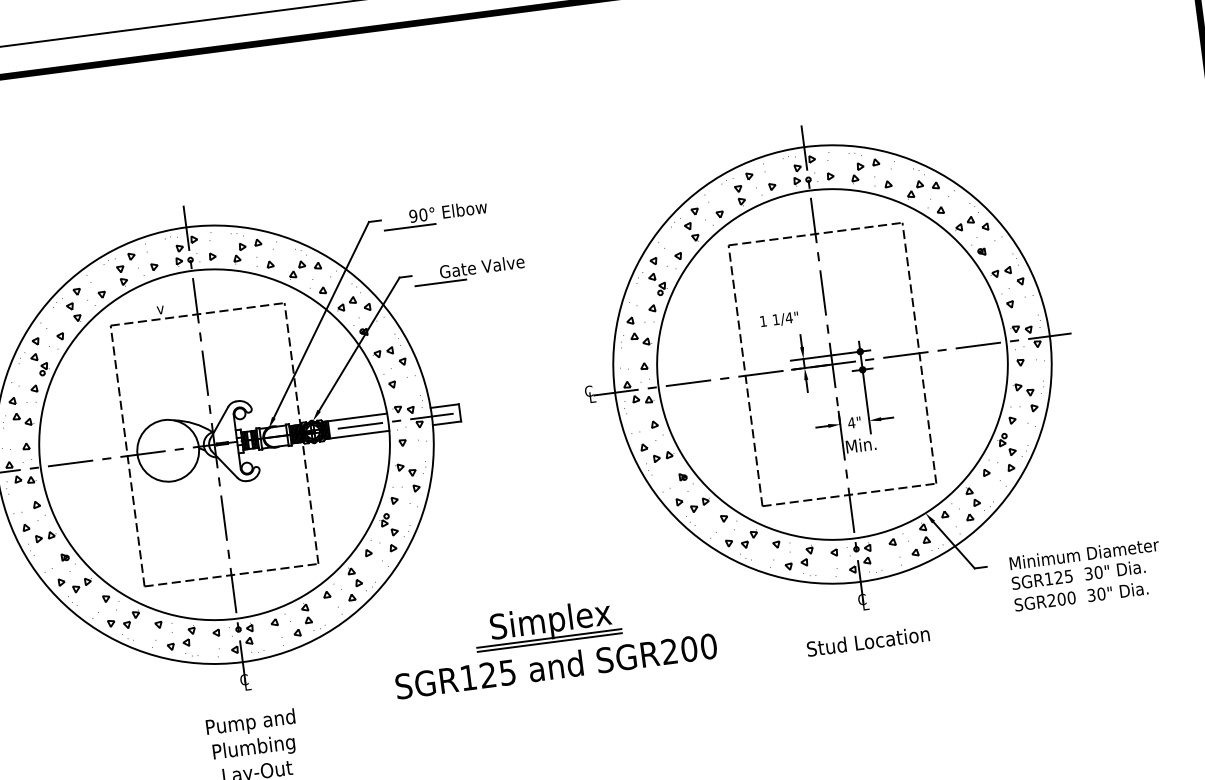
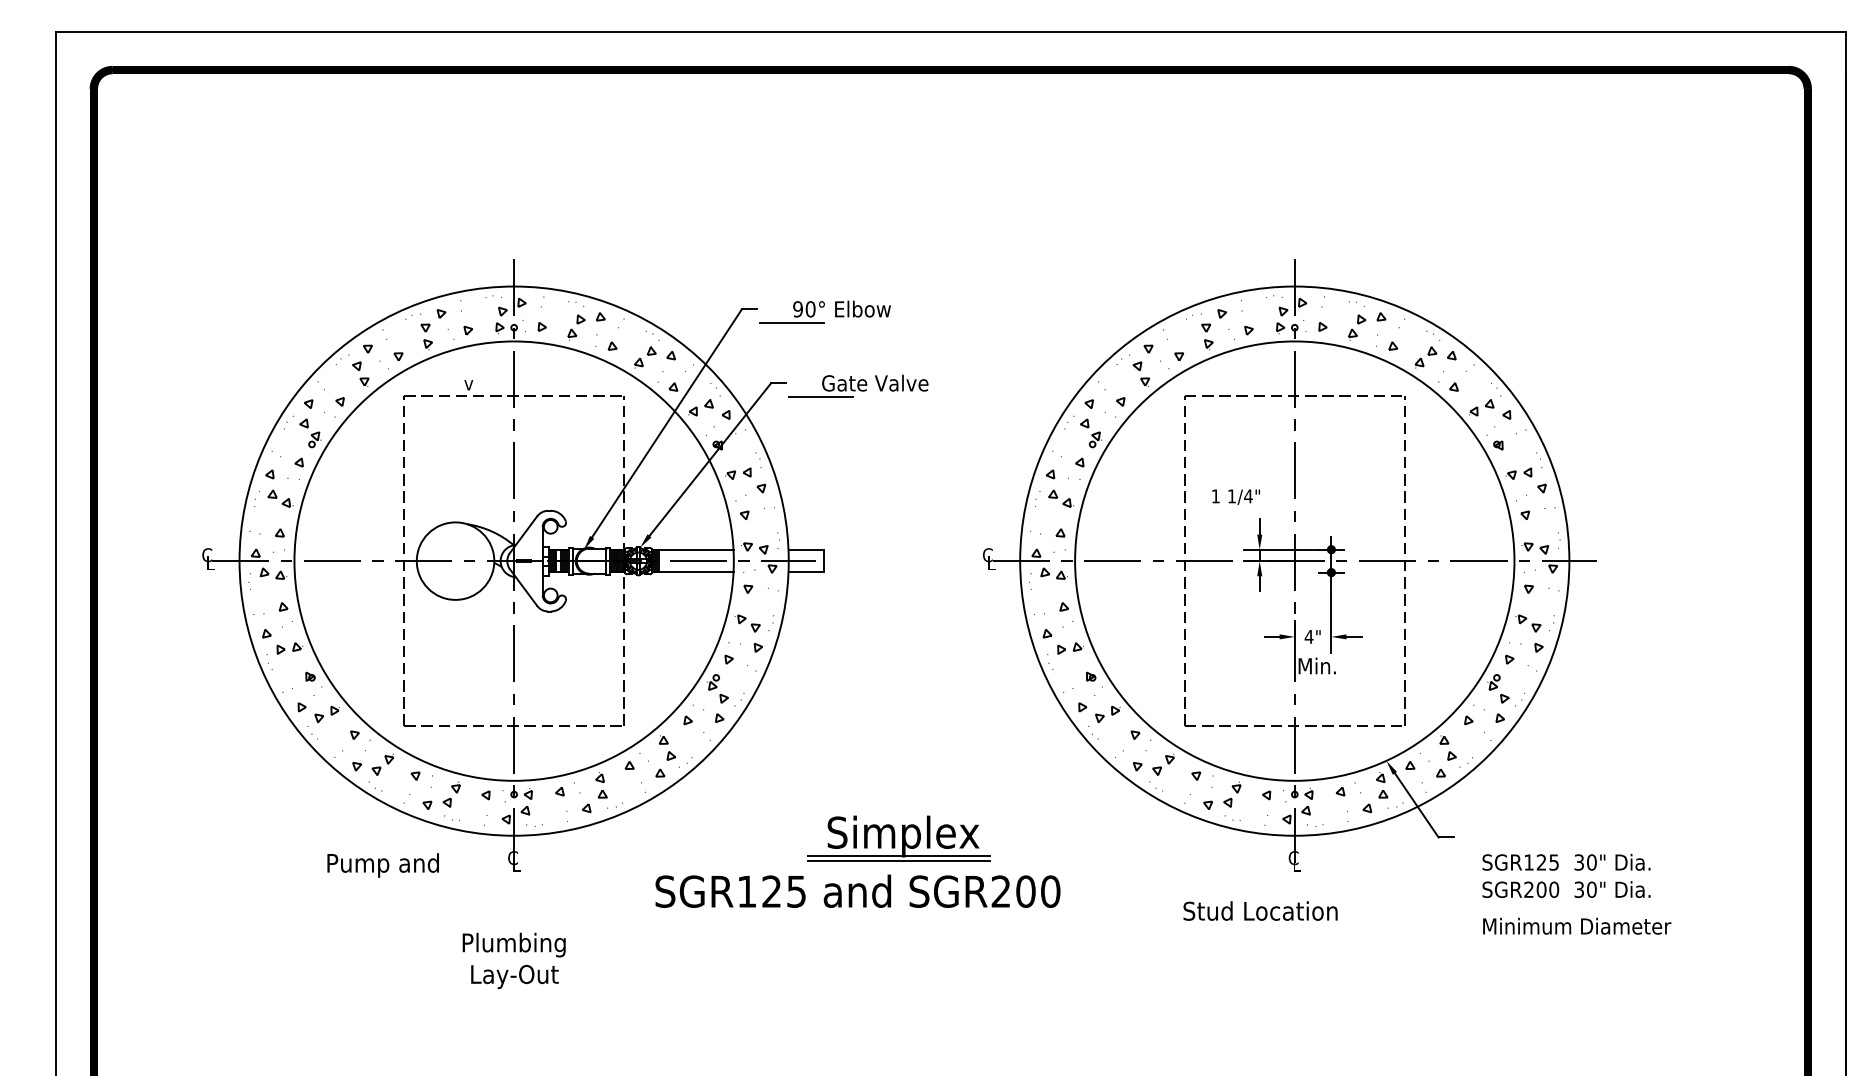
text: (1084, 553) -> (1577, 925), moved
text: (868, 641) -> (1260, 910), moved
text: (555, 665) -> (857, 890), moved
text: (250, 723) -> (382, 865), moved

